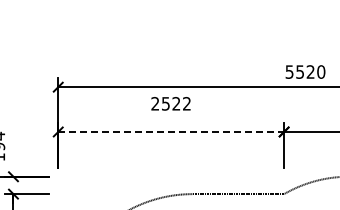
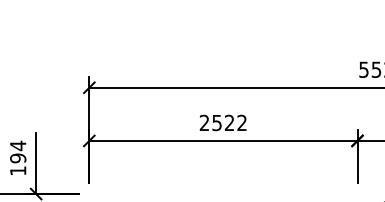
text: (170, 103) -> (222, 122), moved
line: (171, 131) -> (223, 140), dashed -> solid
line: (13, 150) -> (36, 162), added

